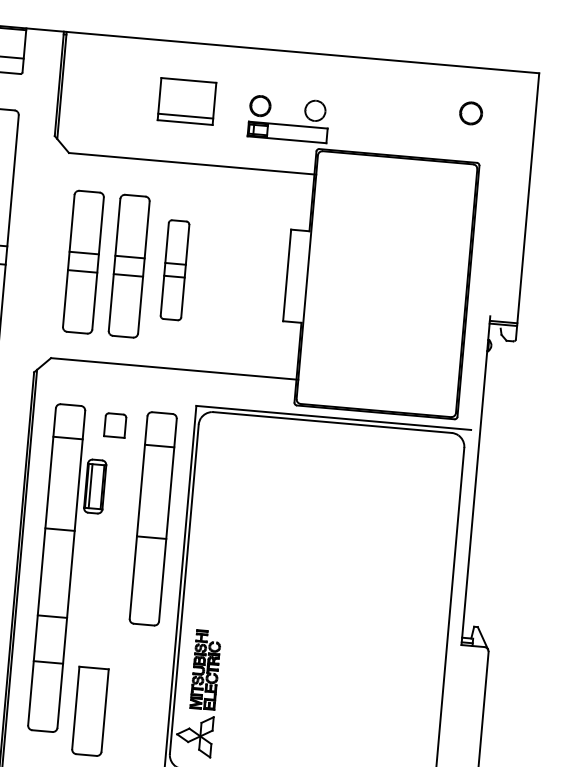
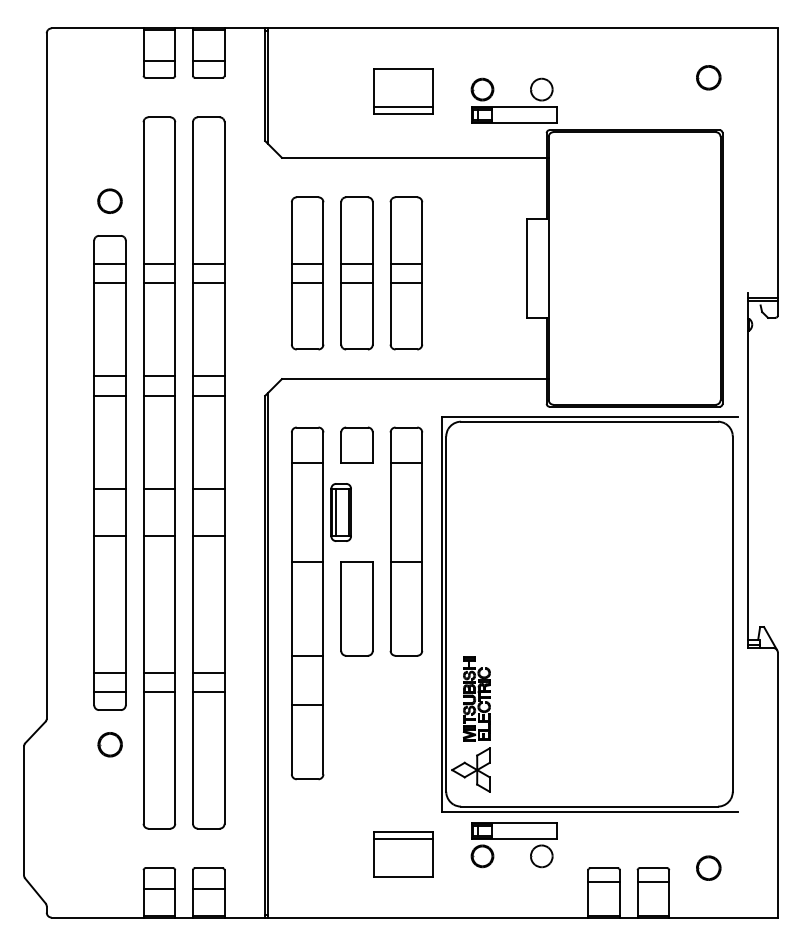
part: (175, 270) -> (406, 273), size x1.43
part: (114, 424) -> (356, 444), size x1.43
part: (89, 711) -> (356, 608), moved

